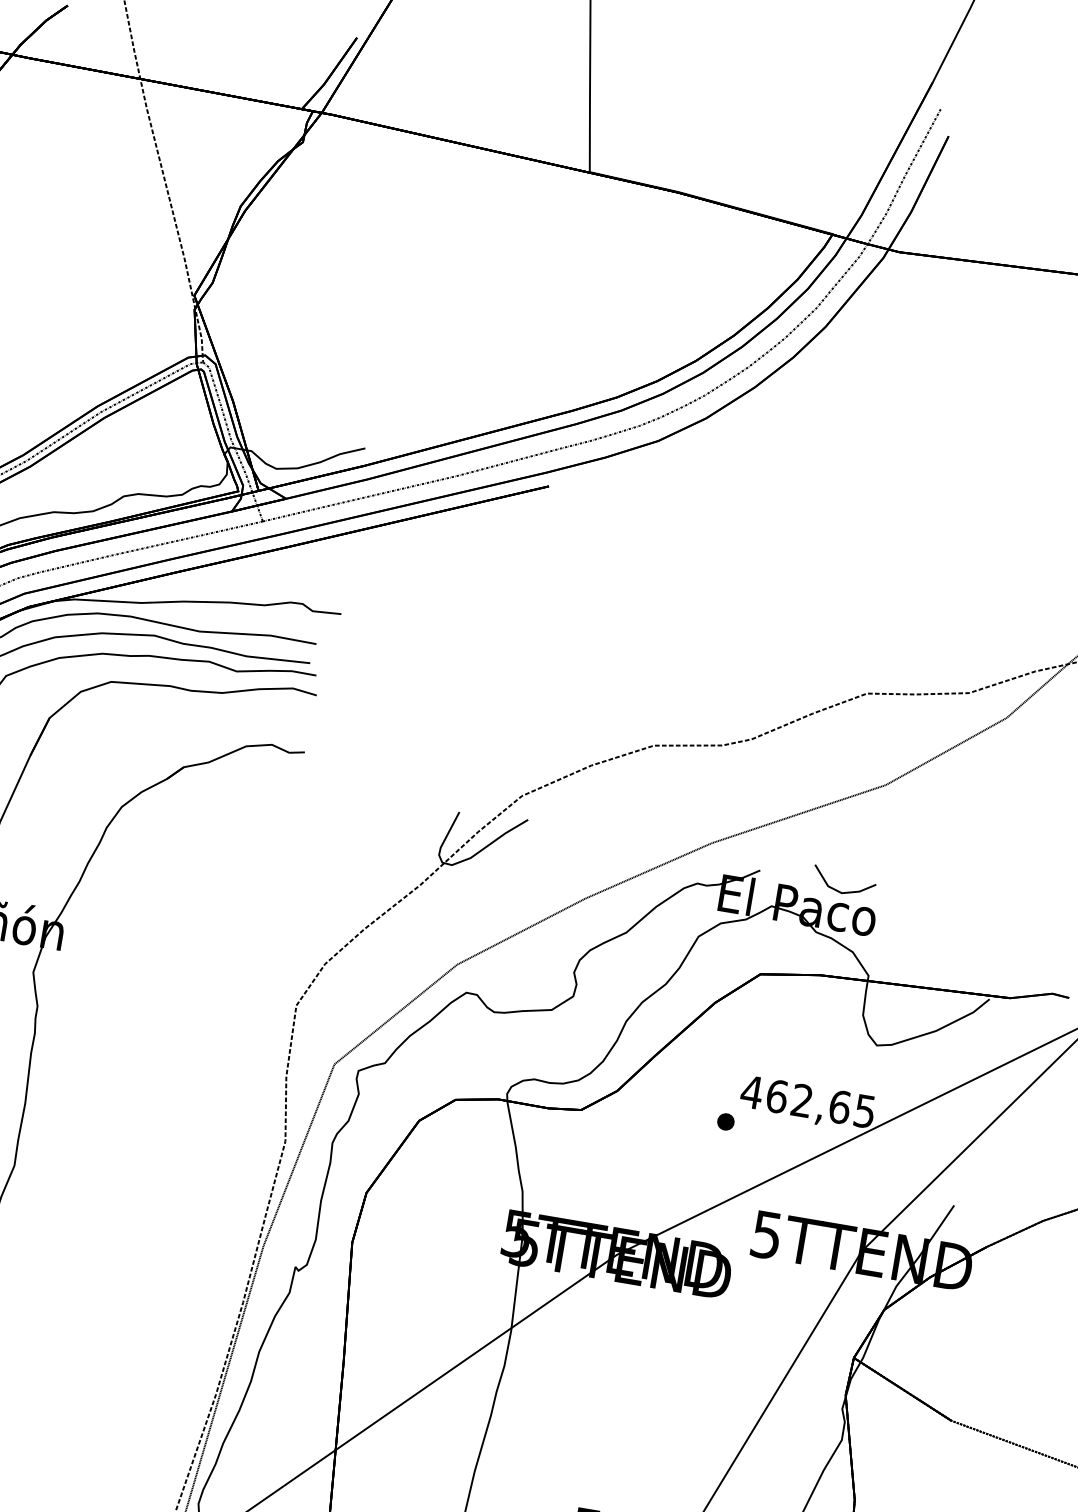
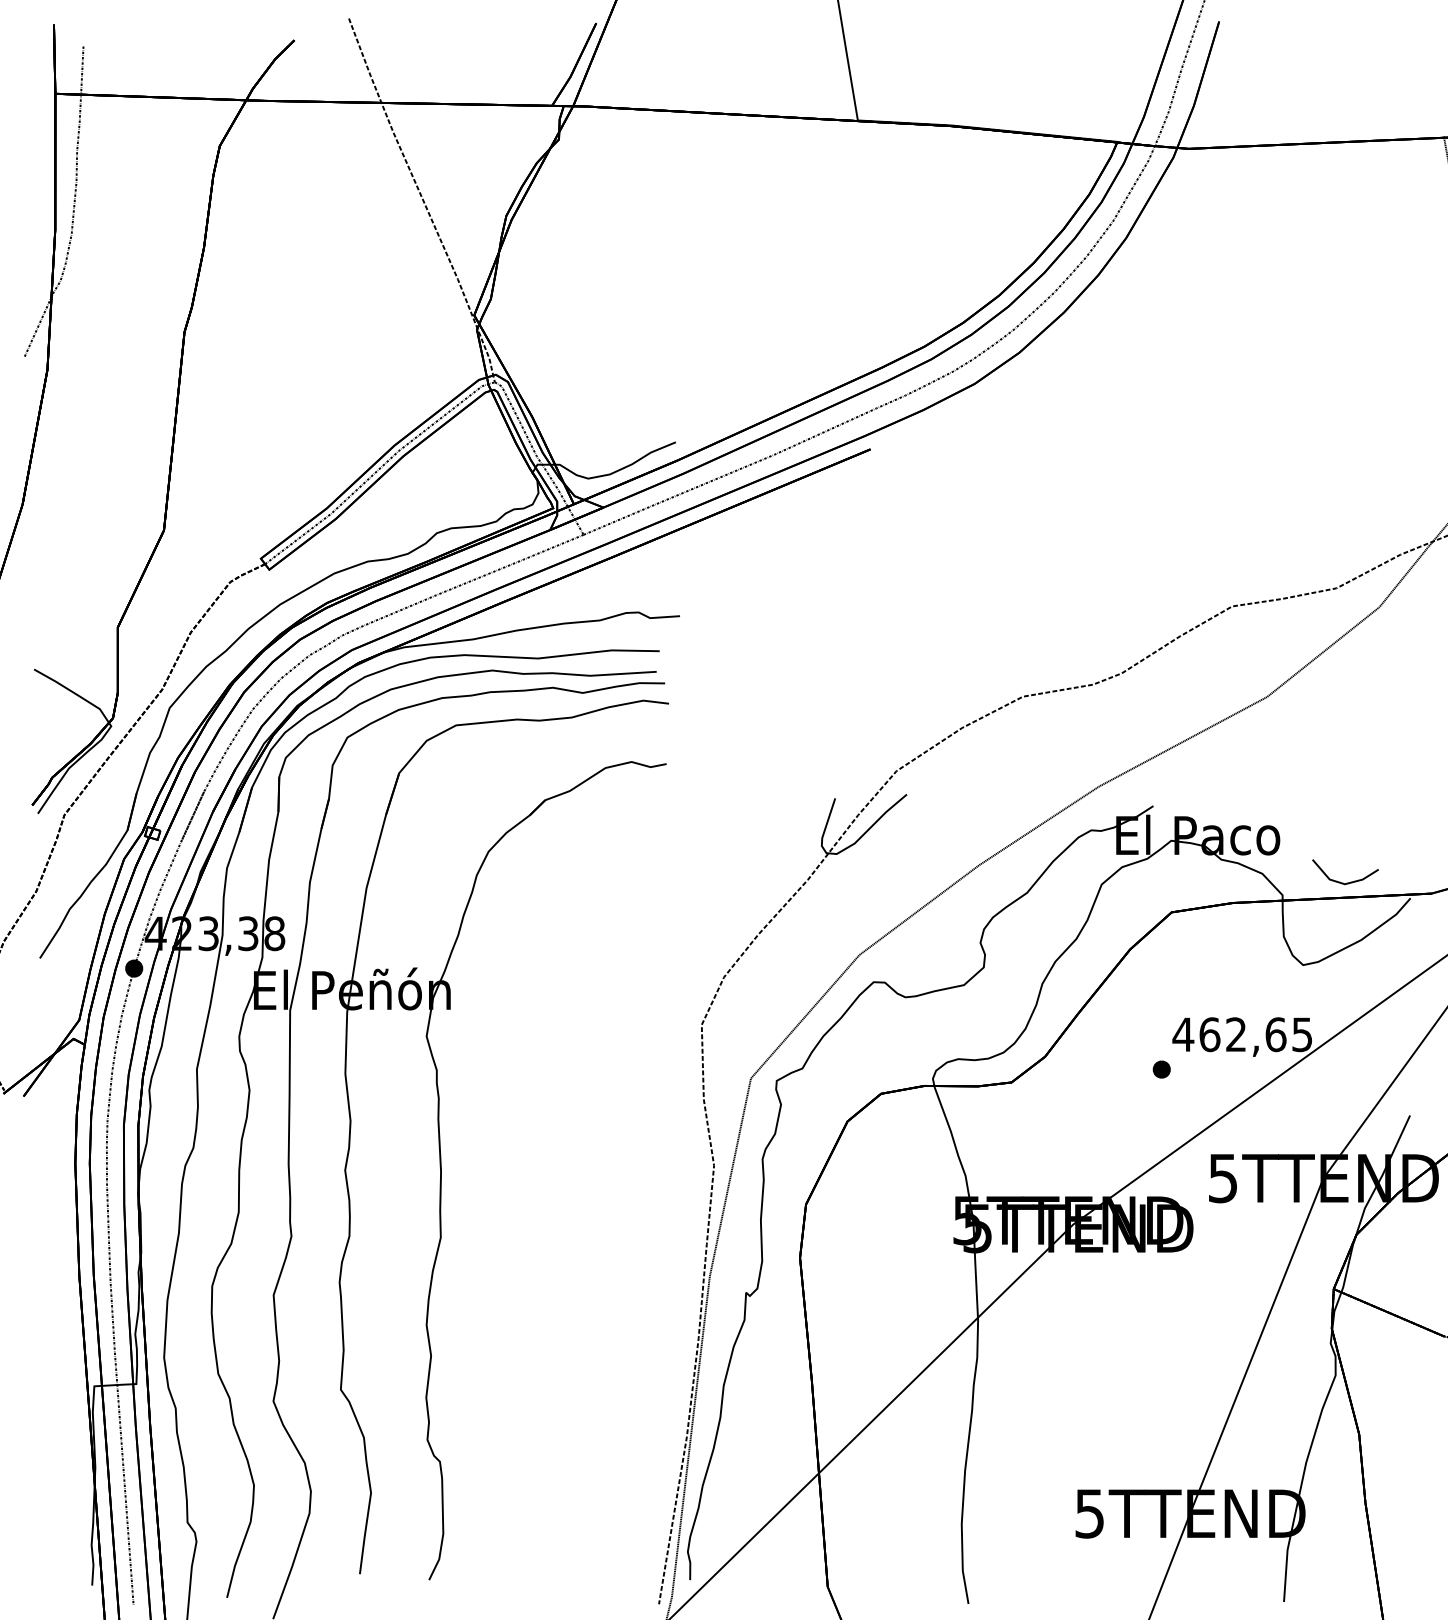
line: (843, 891) -> (1346, 882), moved

